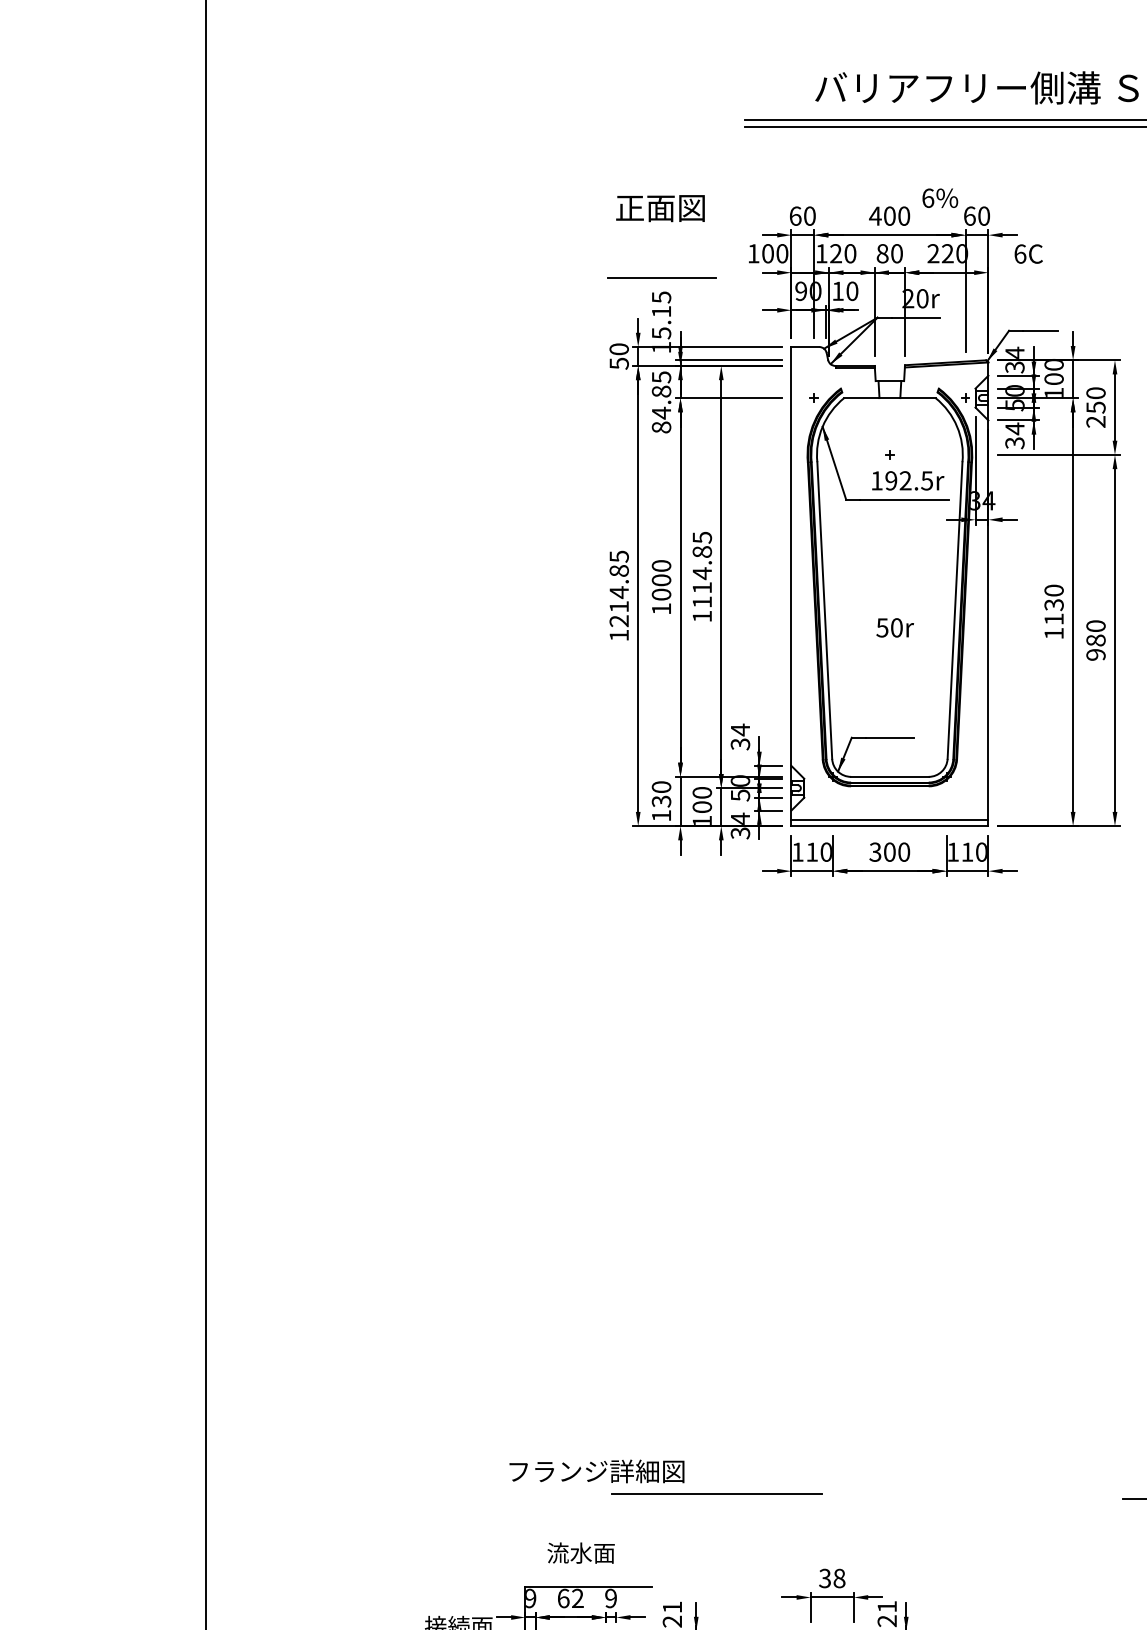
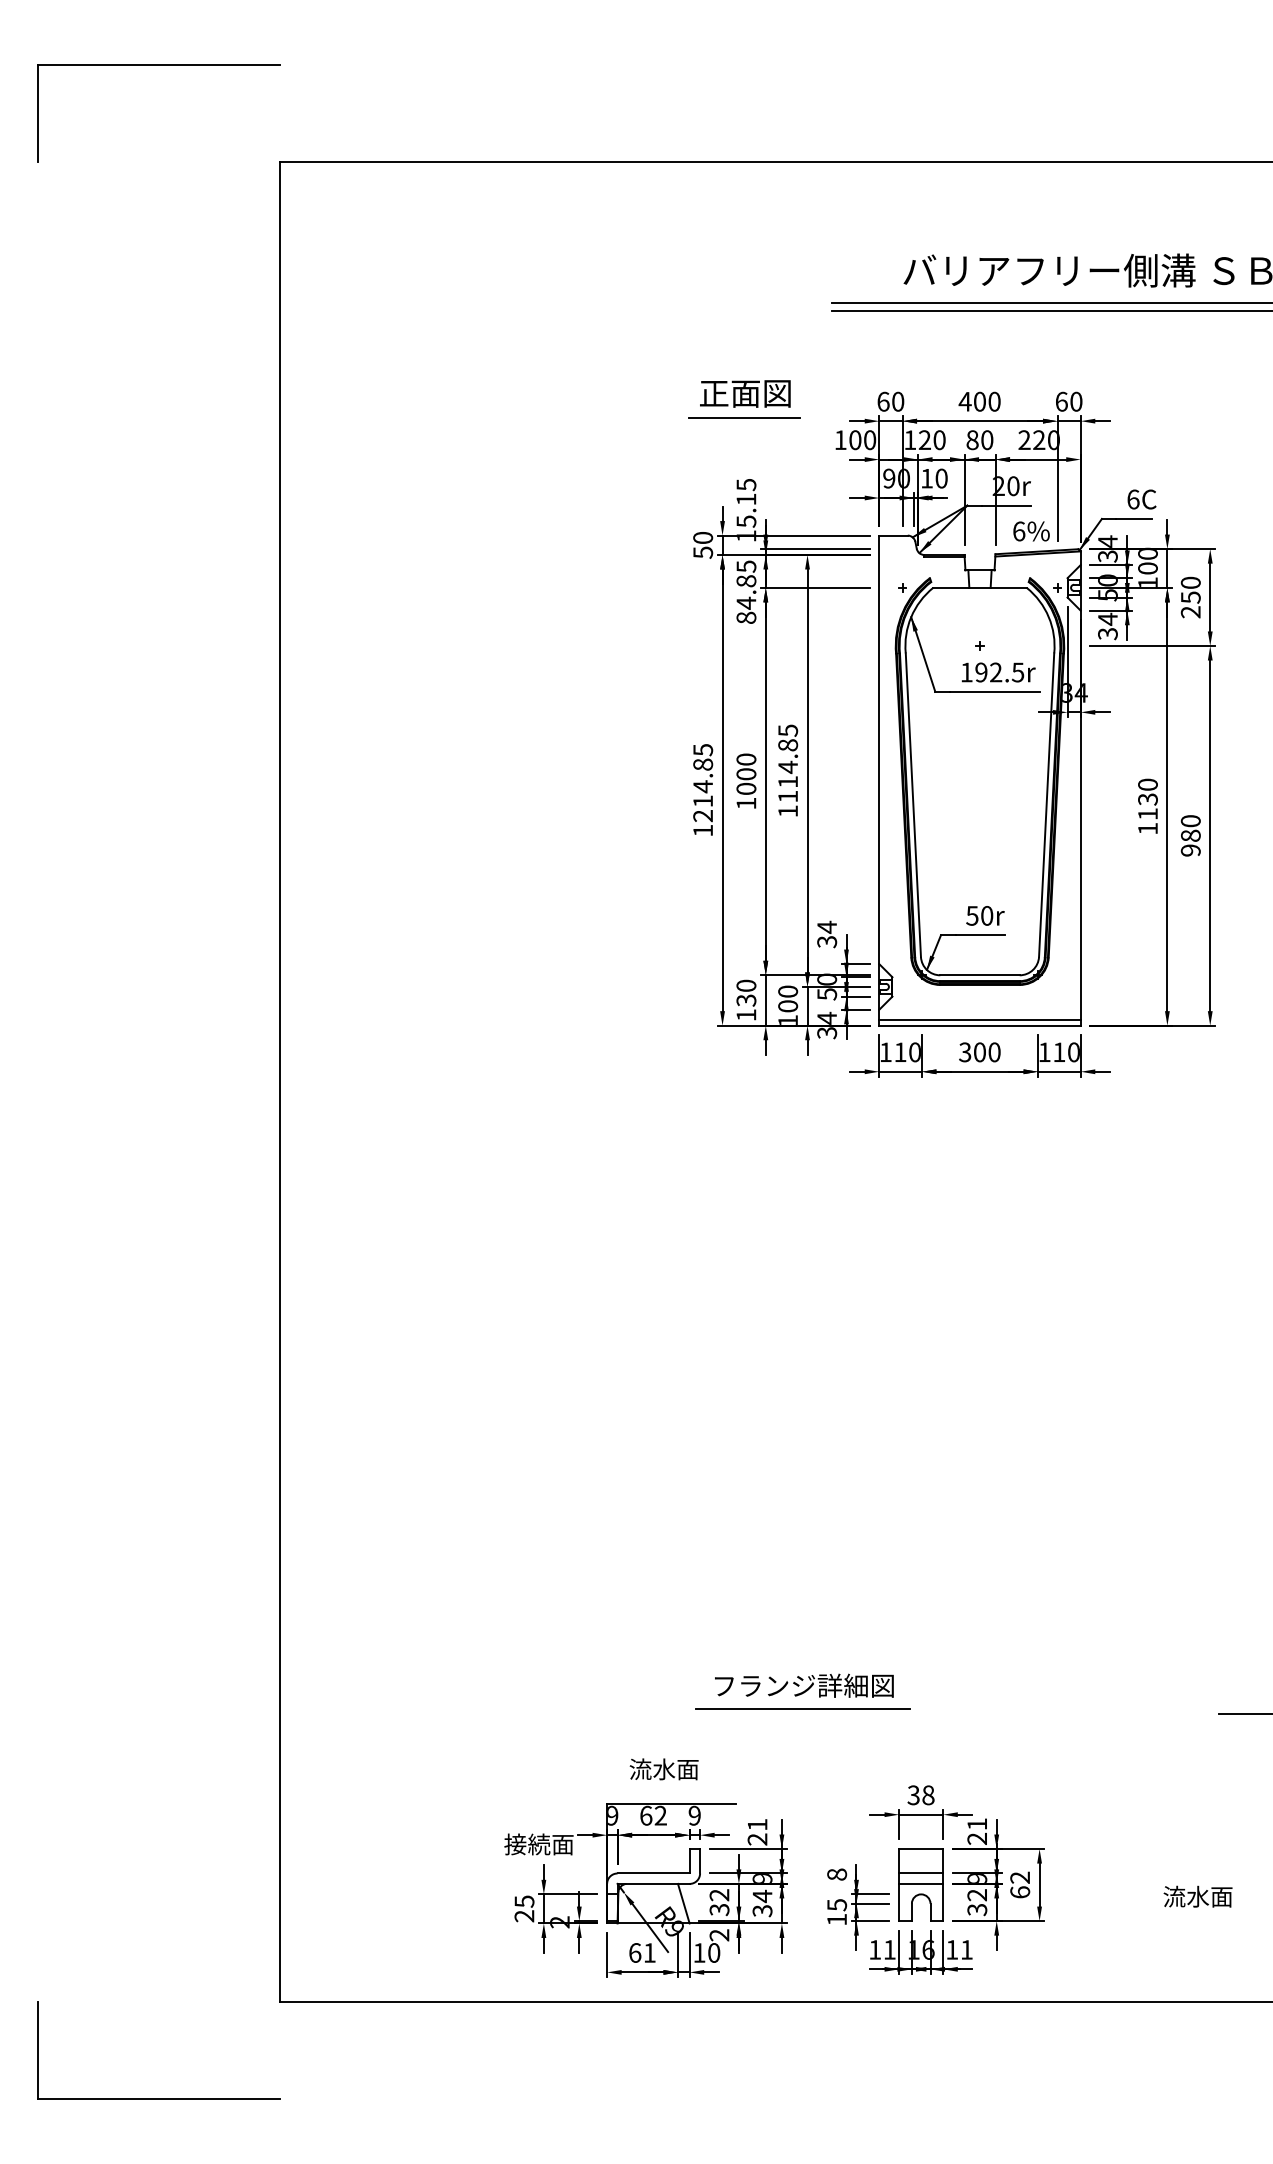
text: (940, 198) -> (1031, 531), moved
text: (1028, 254) -> (1141, 499), moved
line: (661, 277) -> (744, 417), moved
text: (895, 627) -> (985, 915), moved
text: (597, 1471) -> (804, 1685), moved

